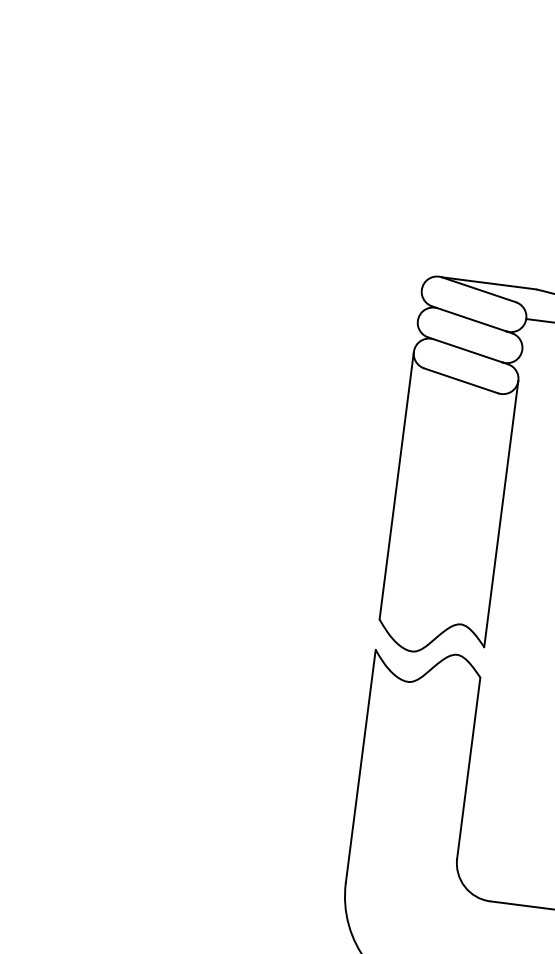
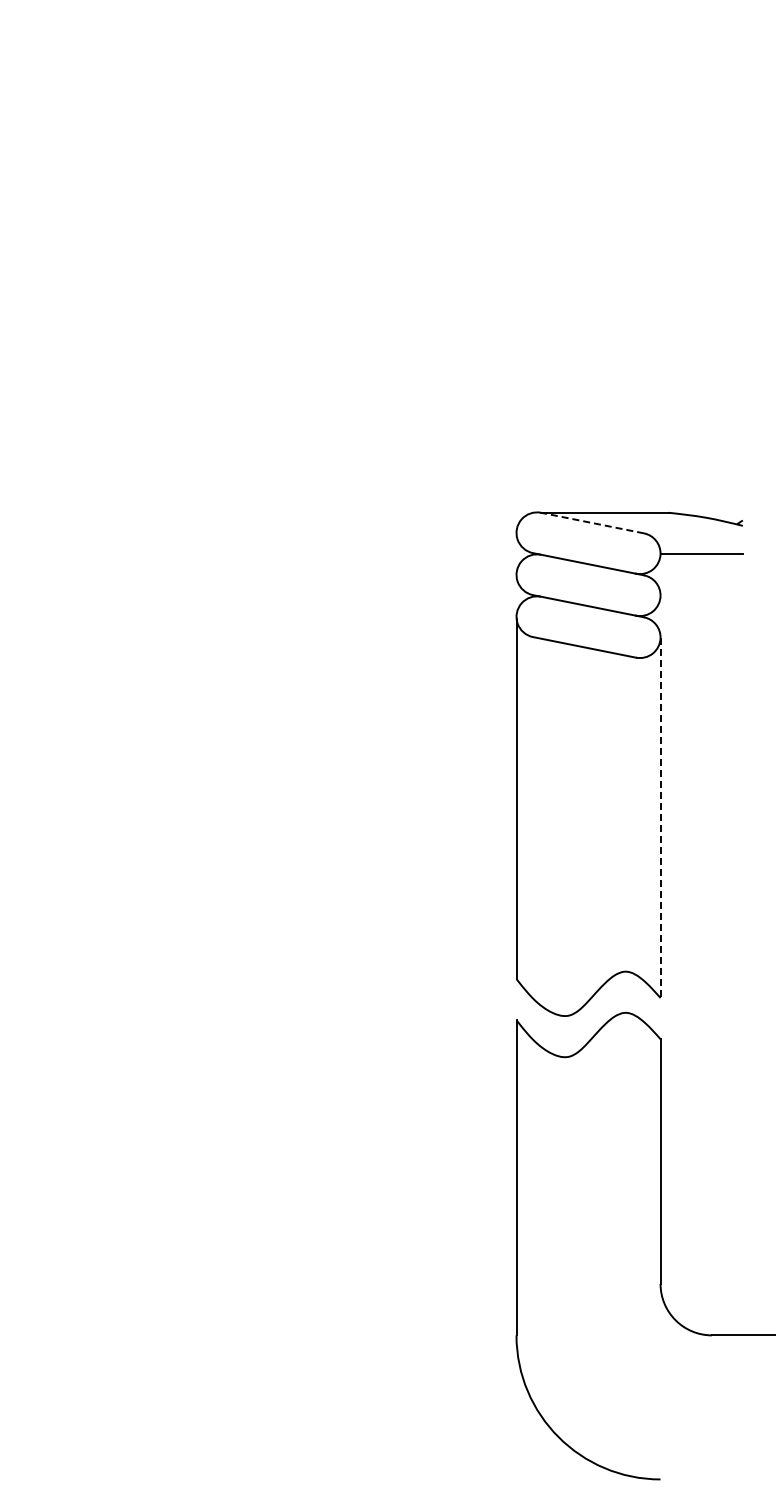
line: (478, 289) -> (592, 522), solid -> dashed
line: (501, 514) -> (660, 818), solid -> dashed

